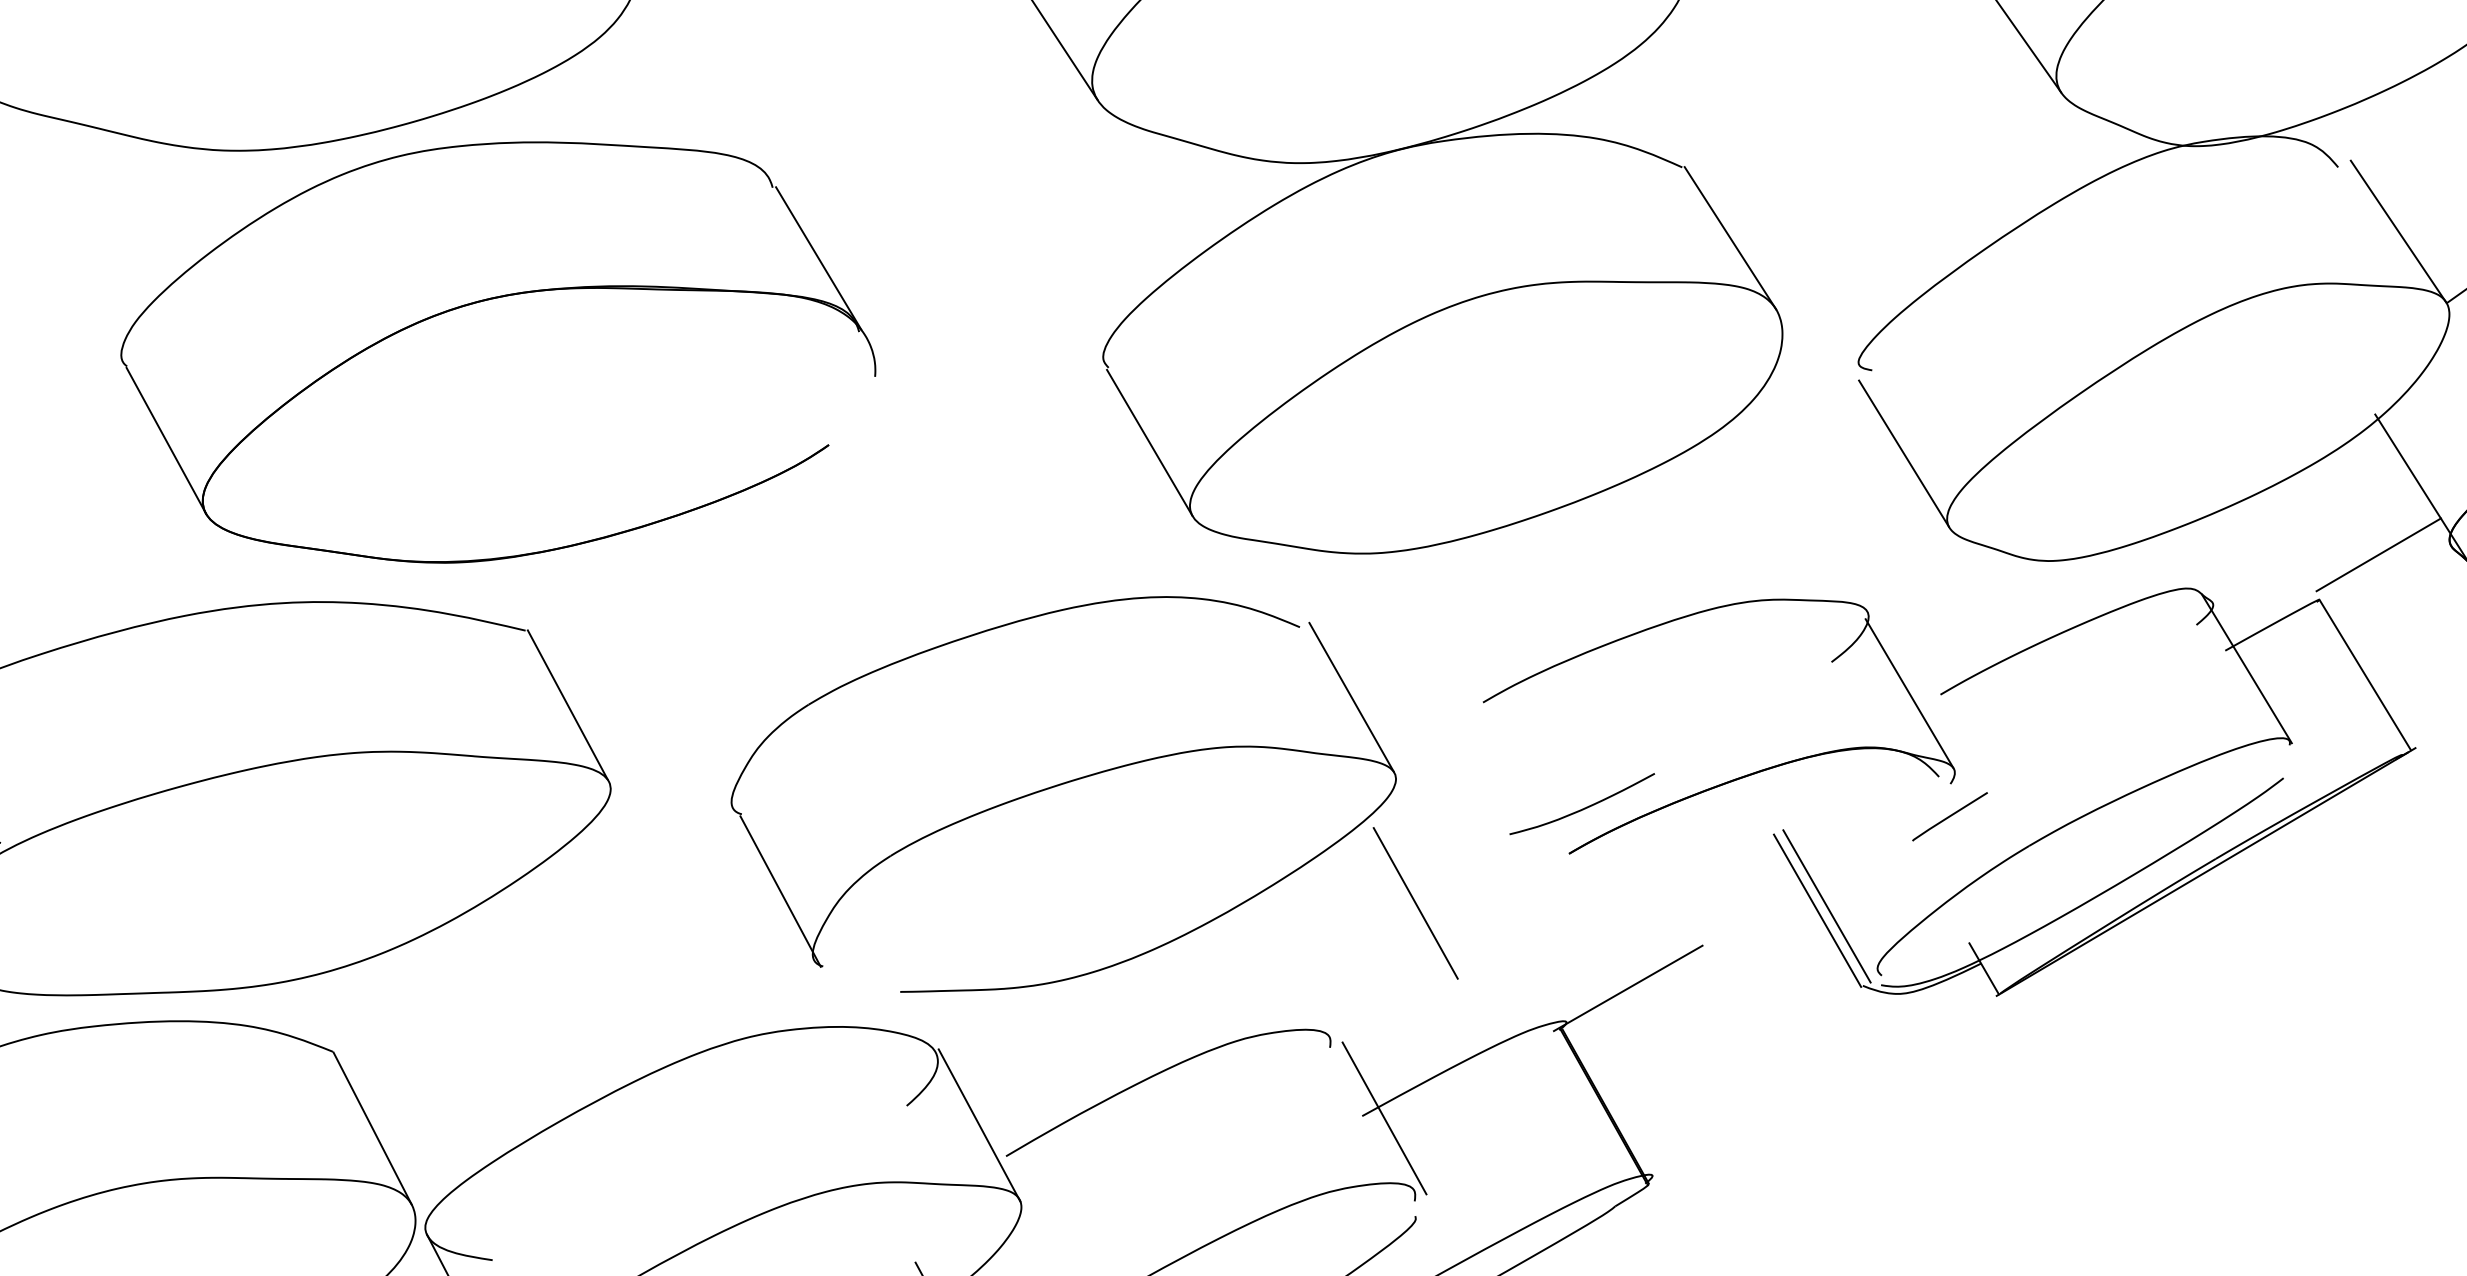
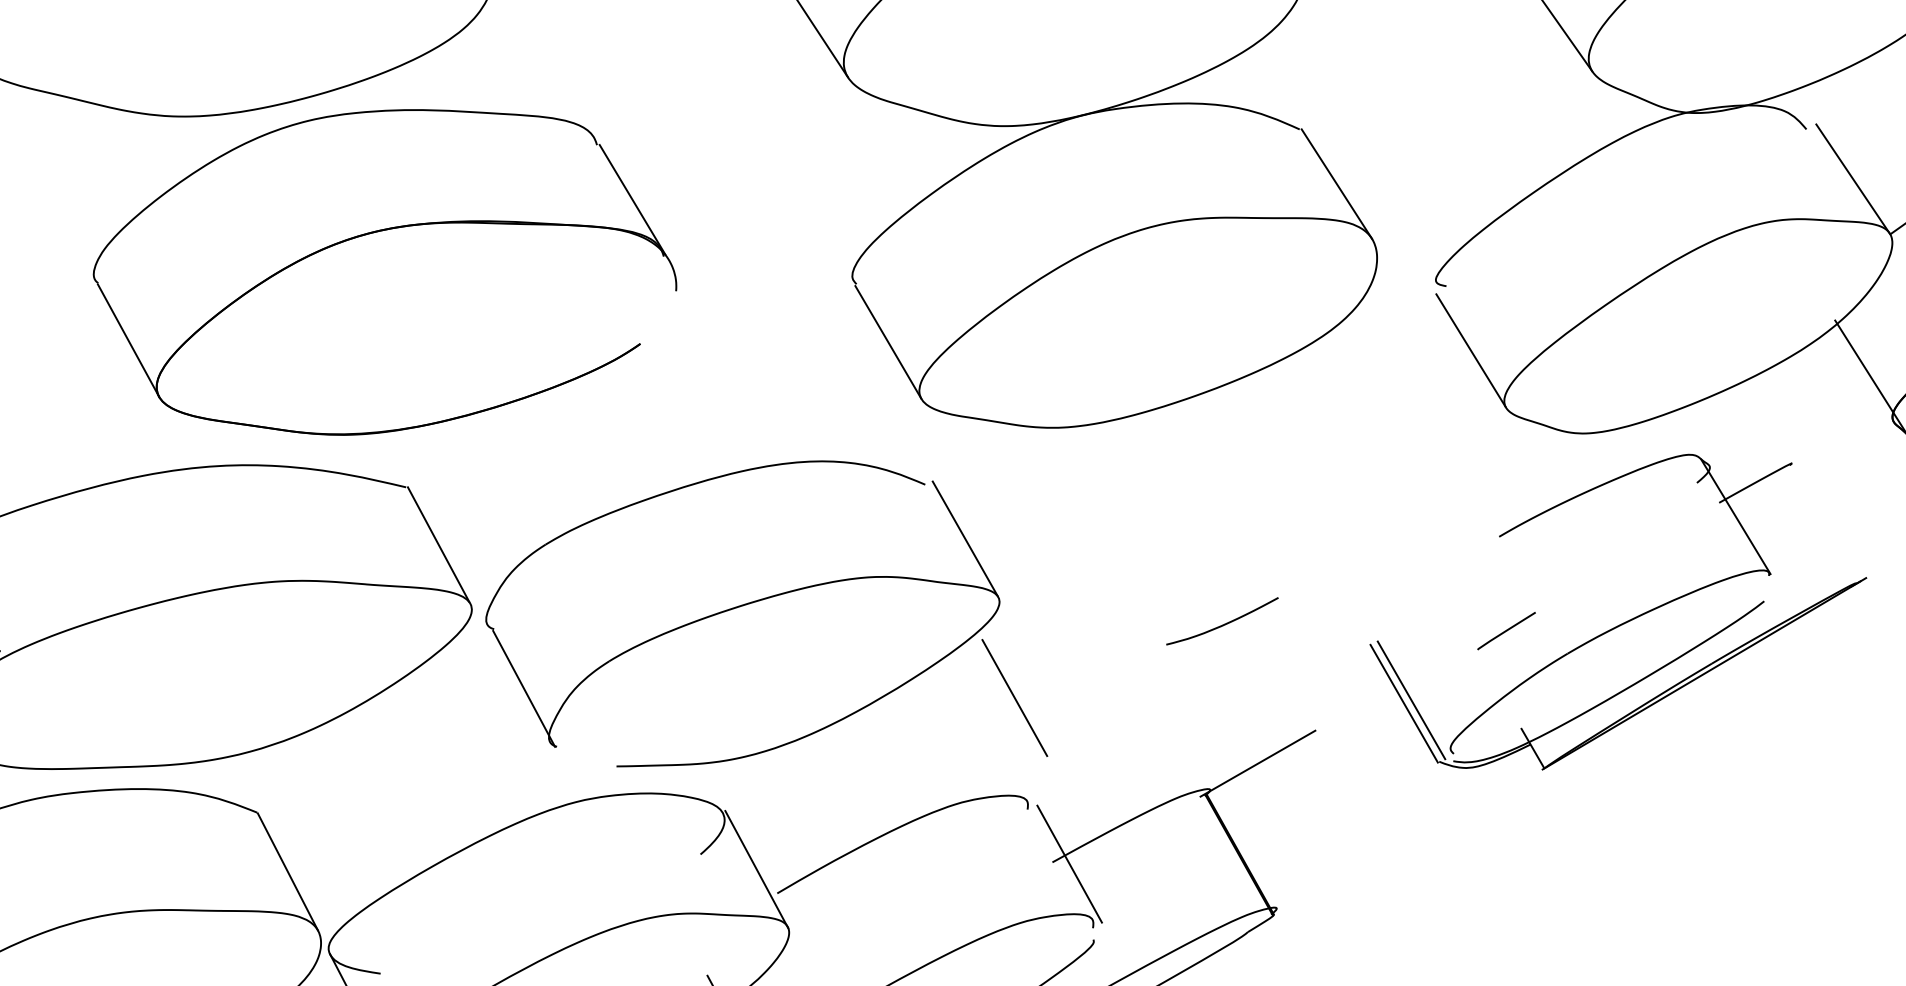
line: (2378, 554) -> (1837, 428), removed
line: (2365, 674) -> (1827, 521), removed
part: (1090, 777) -> (763, 600), moved
part: (1737, 777) -> (1342, 600), removed

